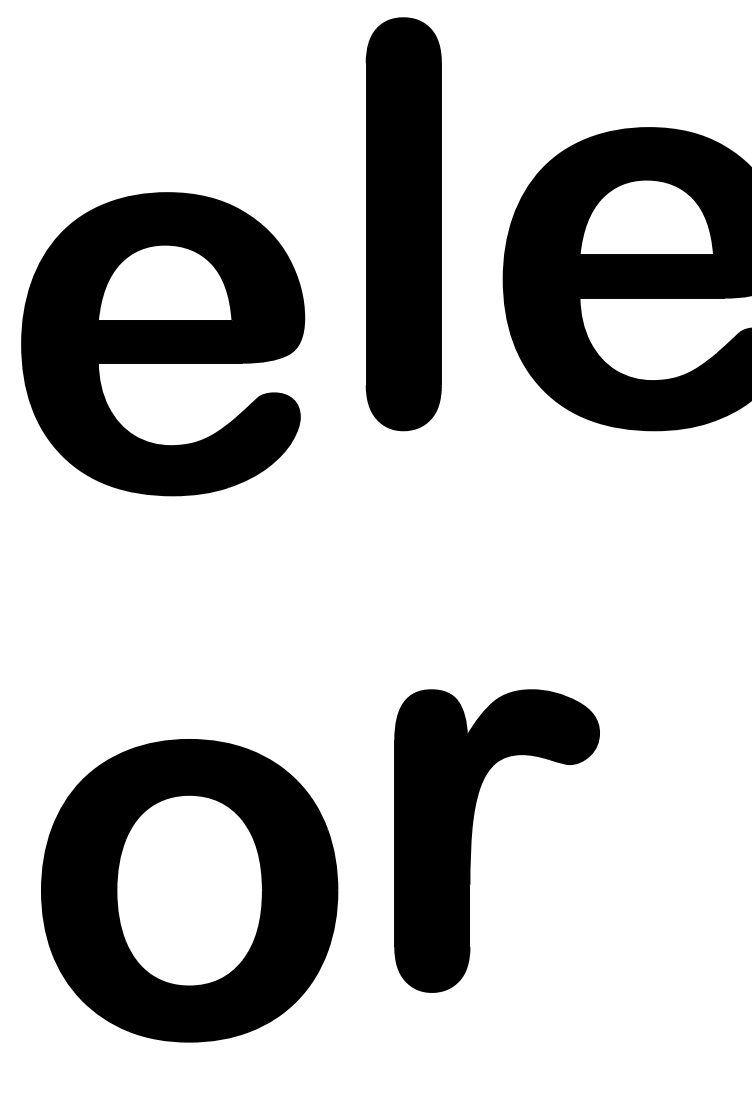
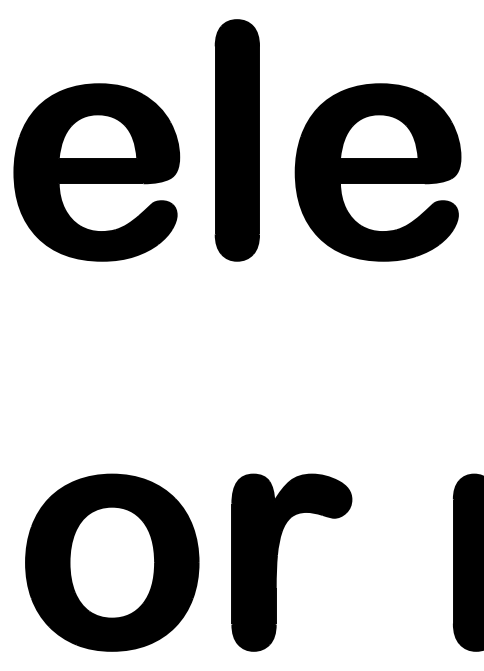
part: (162, 344) -> (96, 172), moved
part: (472, 840) -> (277, 562), moved
part: (190, 890) -> (112, 562), moved

